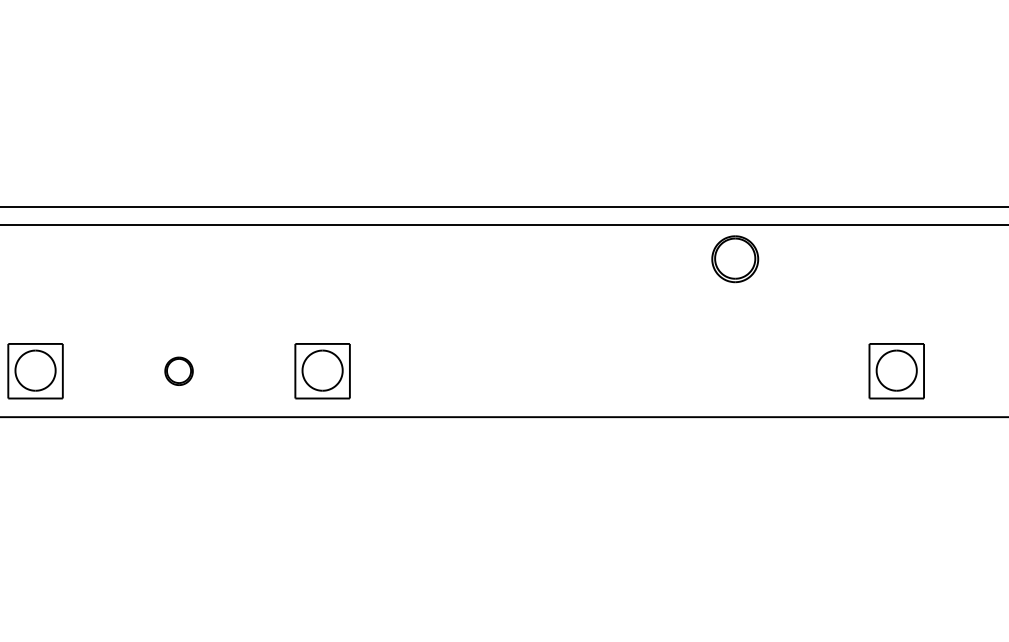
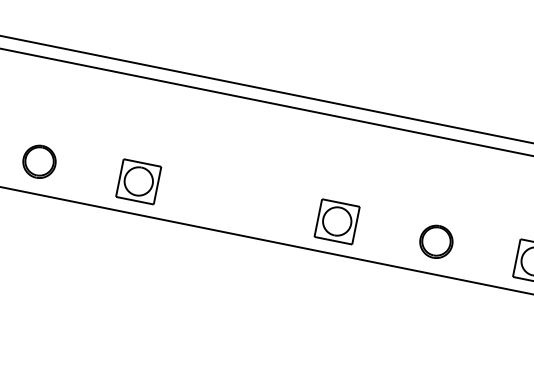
part: (735, 259) -> (436, 242), moved
part: (178, 371) -> (39, 161), size x1.67
part: (609, 371) -> (336, 222), added

